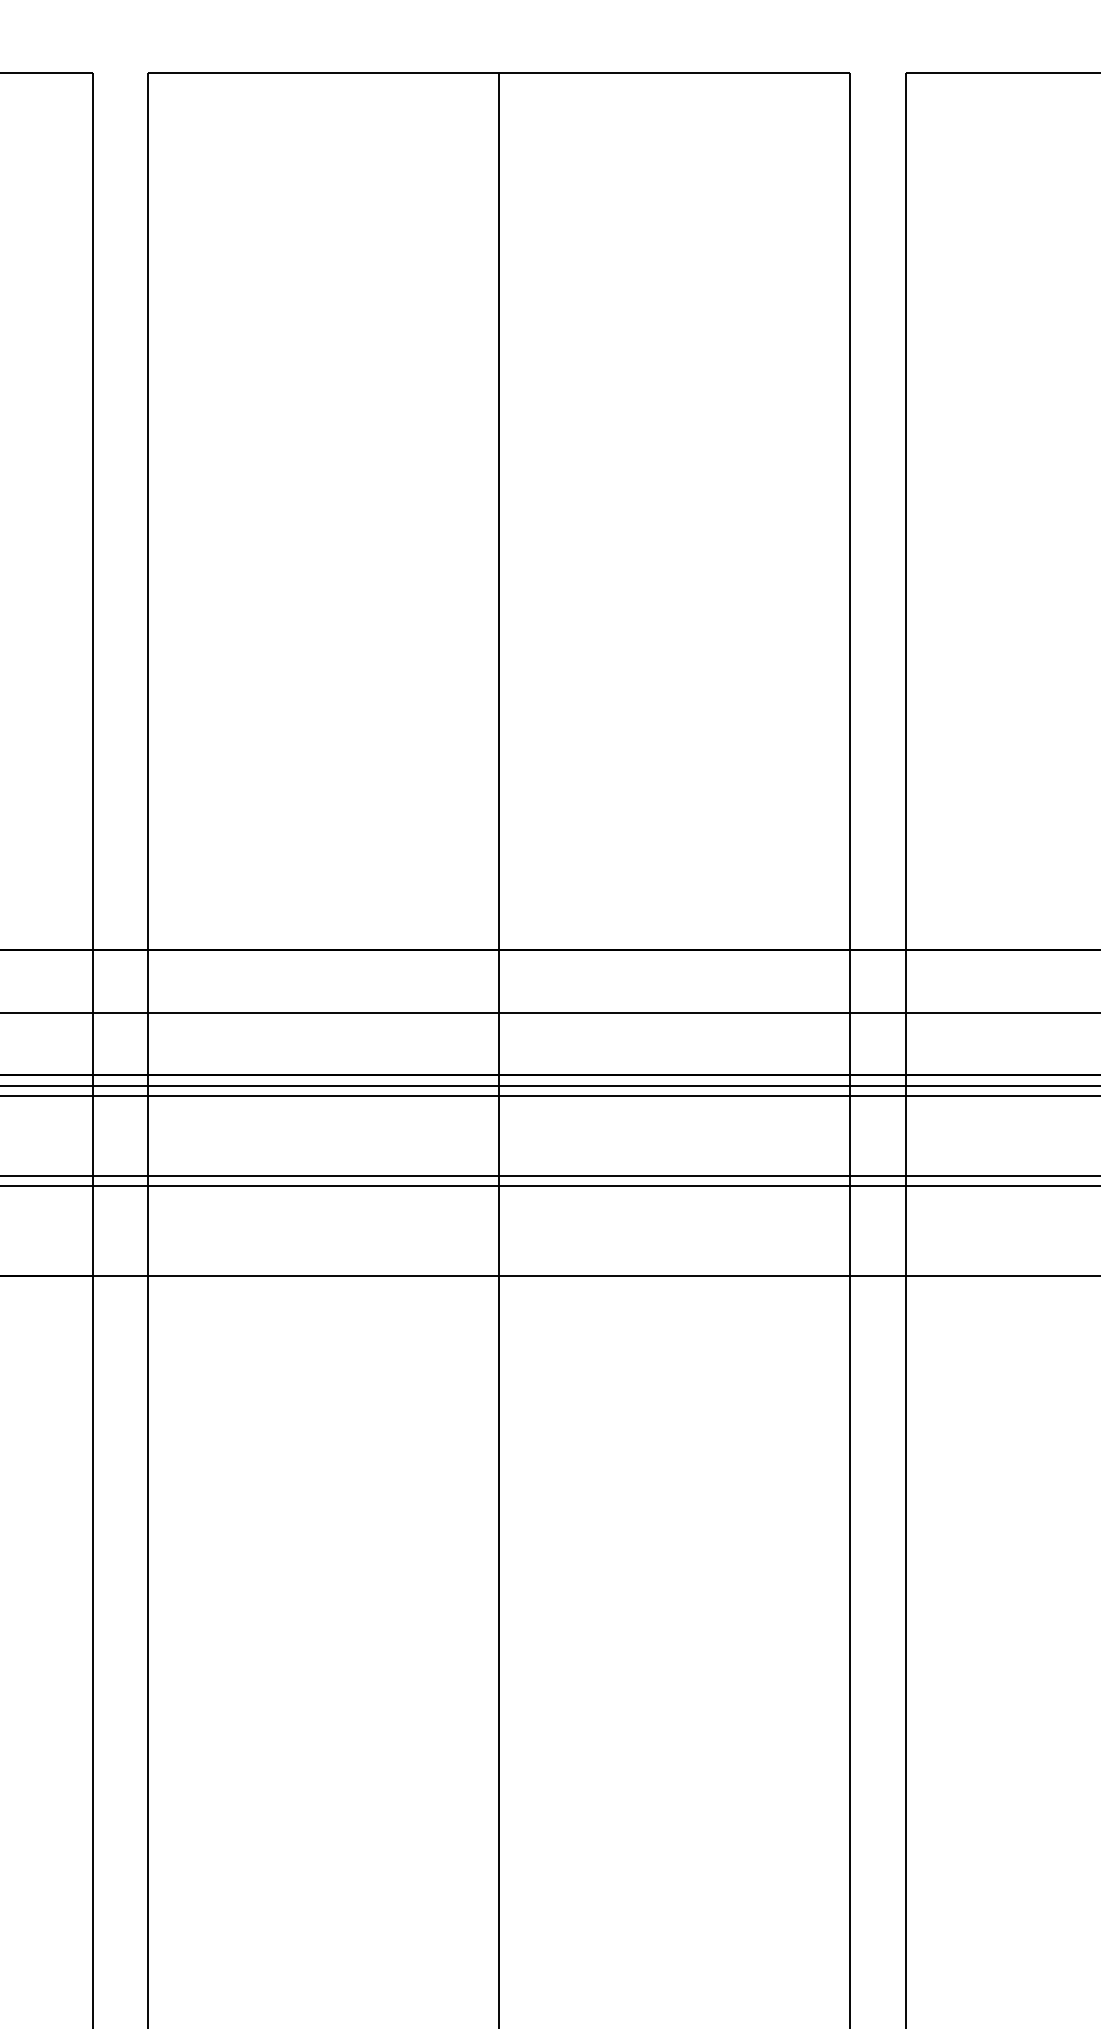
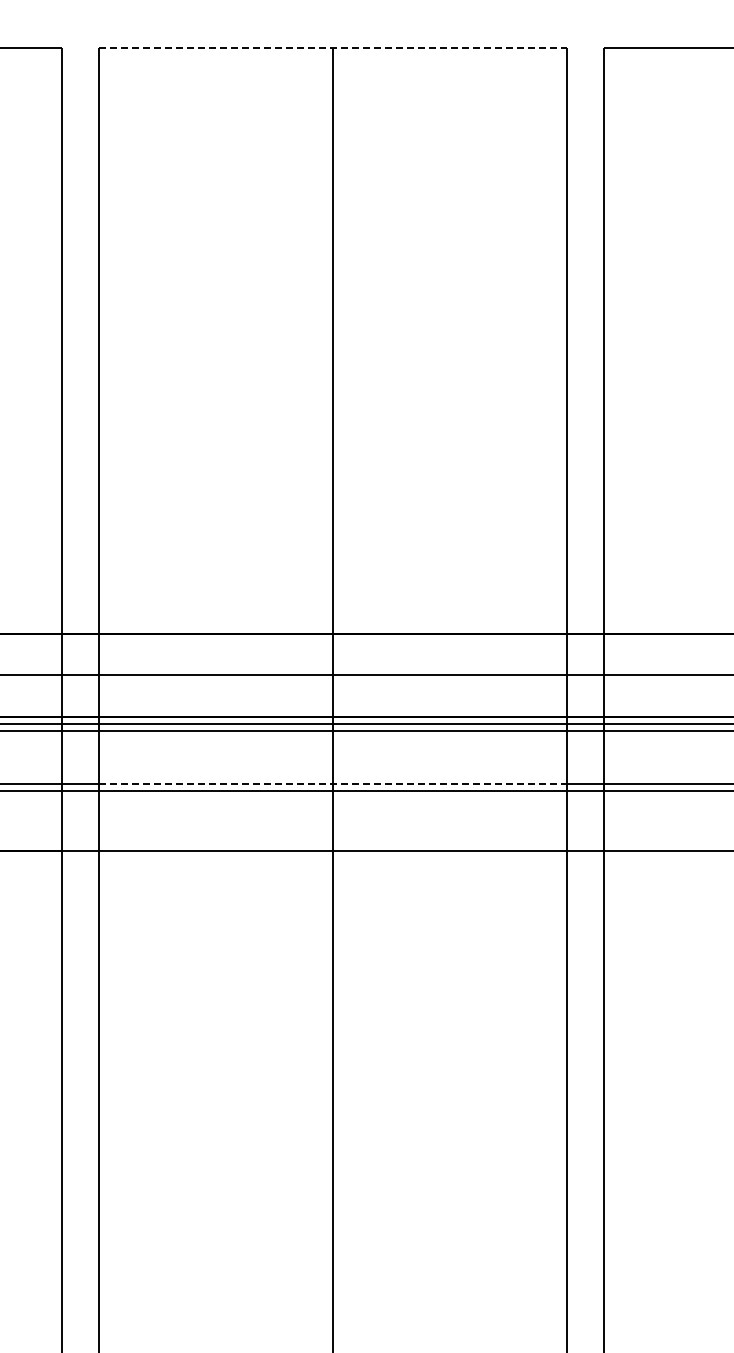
line: (498, 72) -> (332, 48), solid -> dashed
line: (498, 1176) -> (332, 784), solid -> dashed

